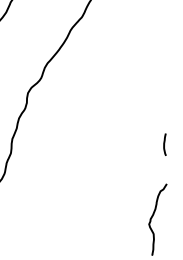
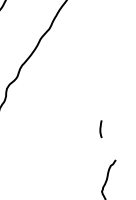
line: (164, 144) -> (100, 129), moved

